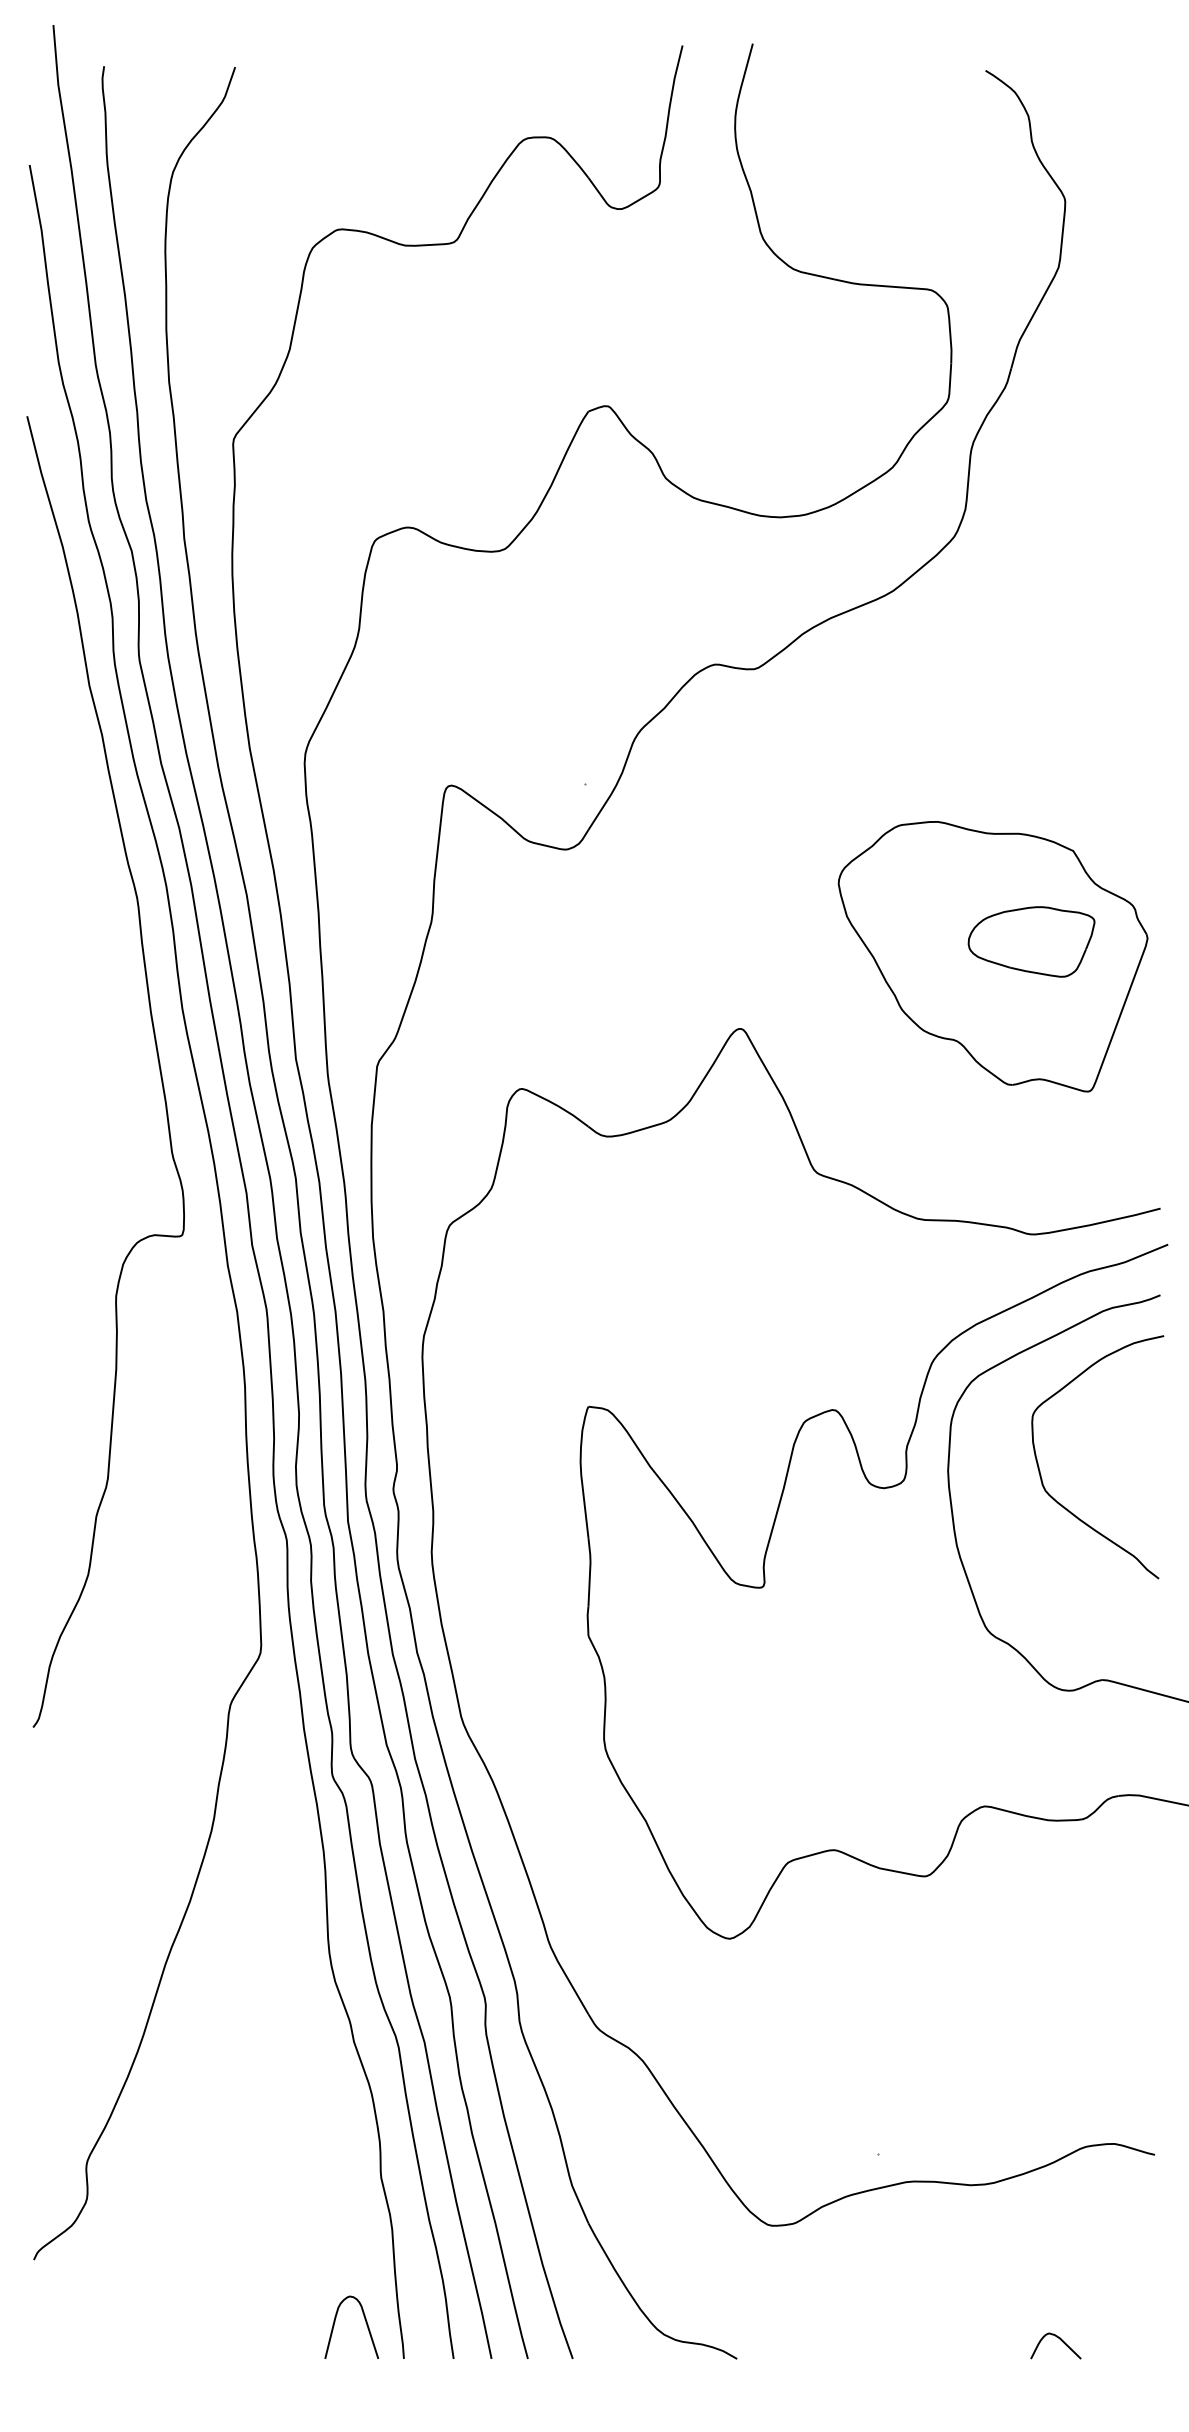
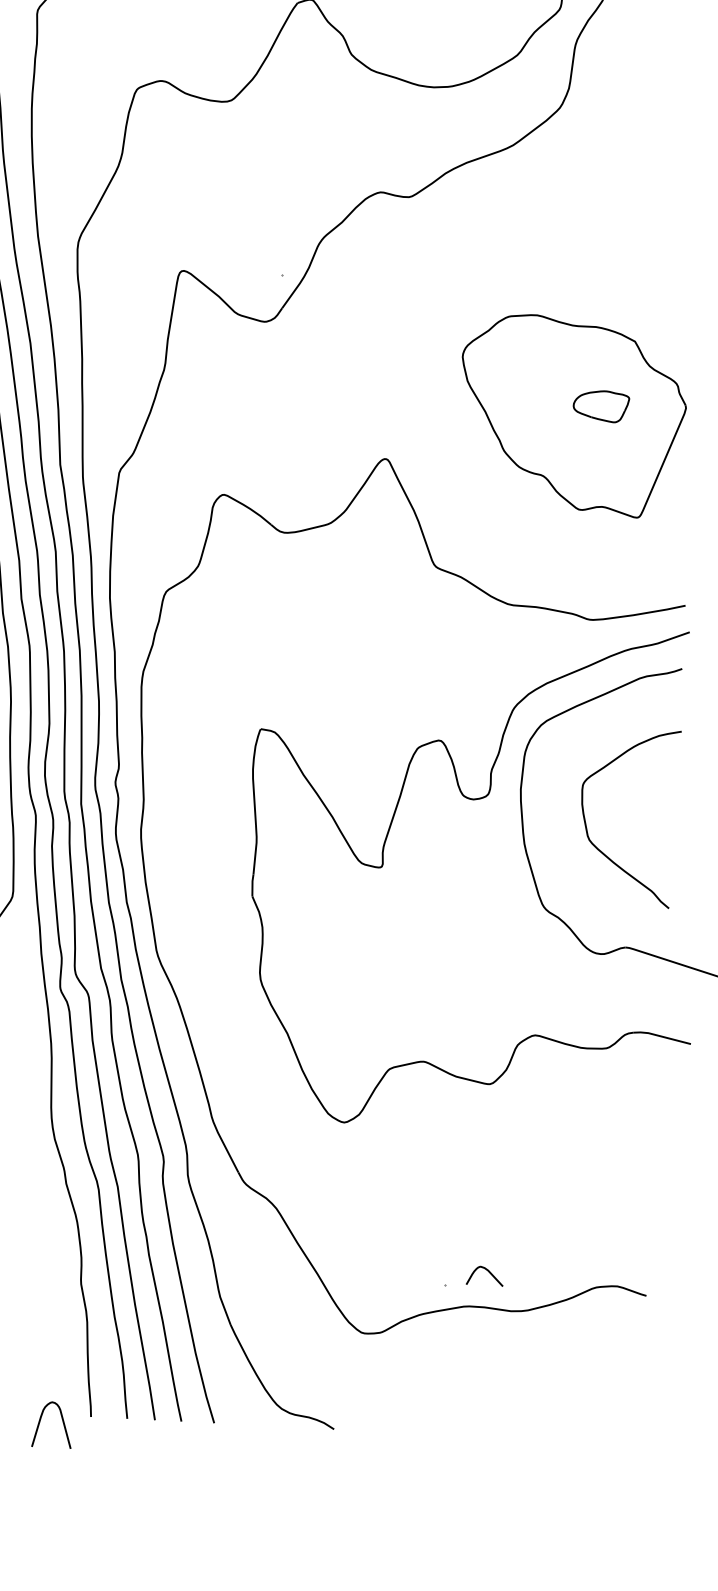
part: (1031, 941) -> (601, 406), size x0.6
curve: (1040, 1470) -> (586, 825), moved
curve: (365, 2322) -> (62, 1421), moved
curve: (1060, 2340) -> (488, 1272), moved

